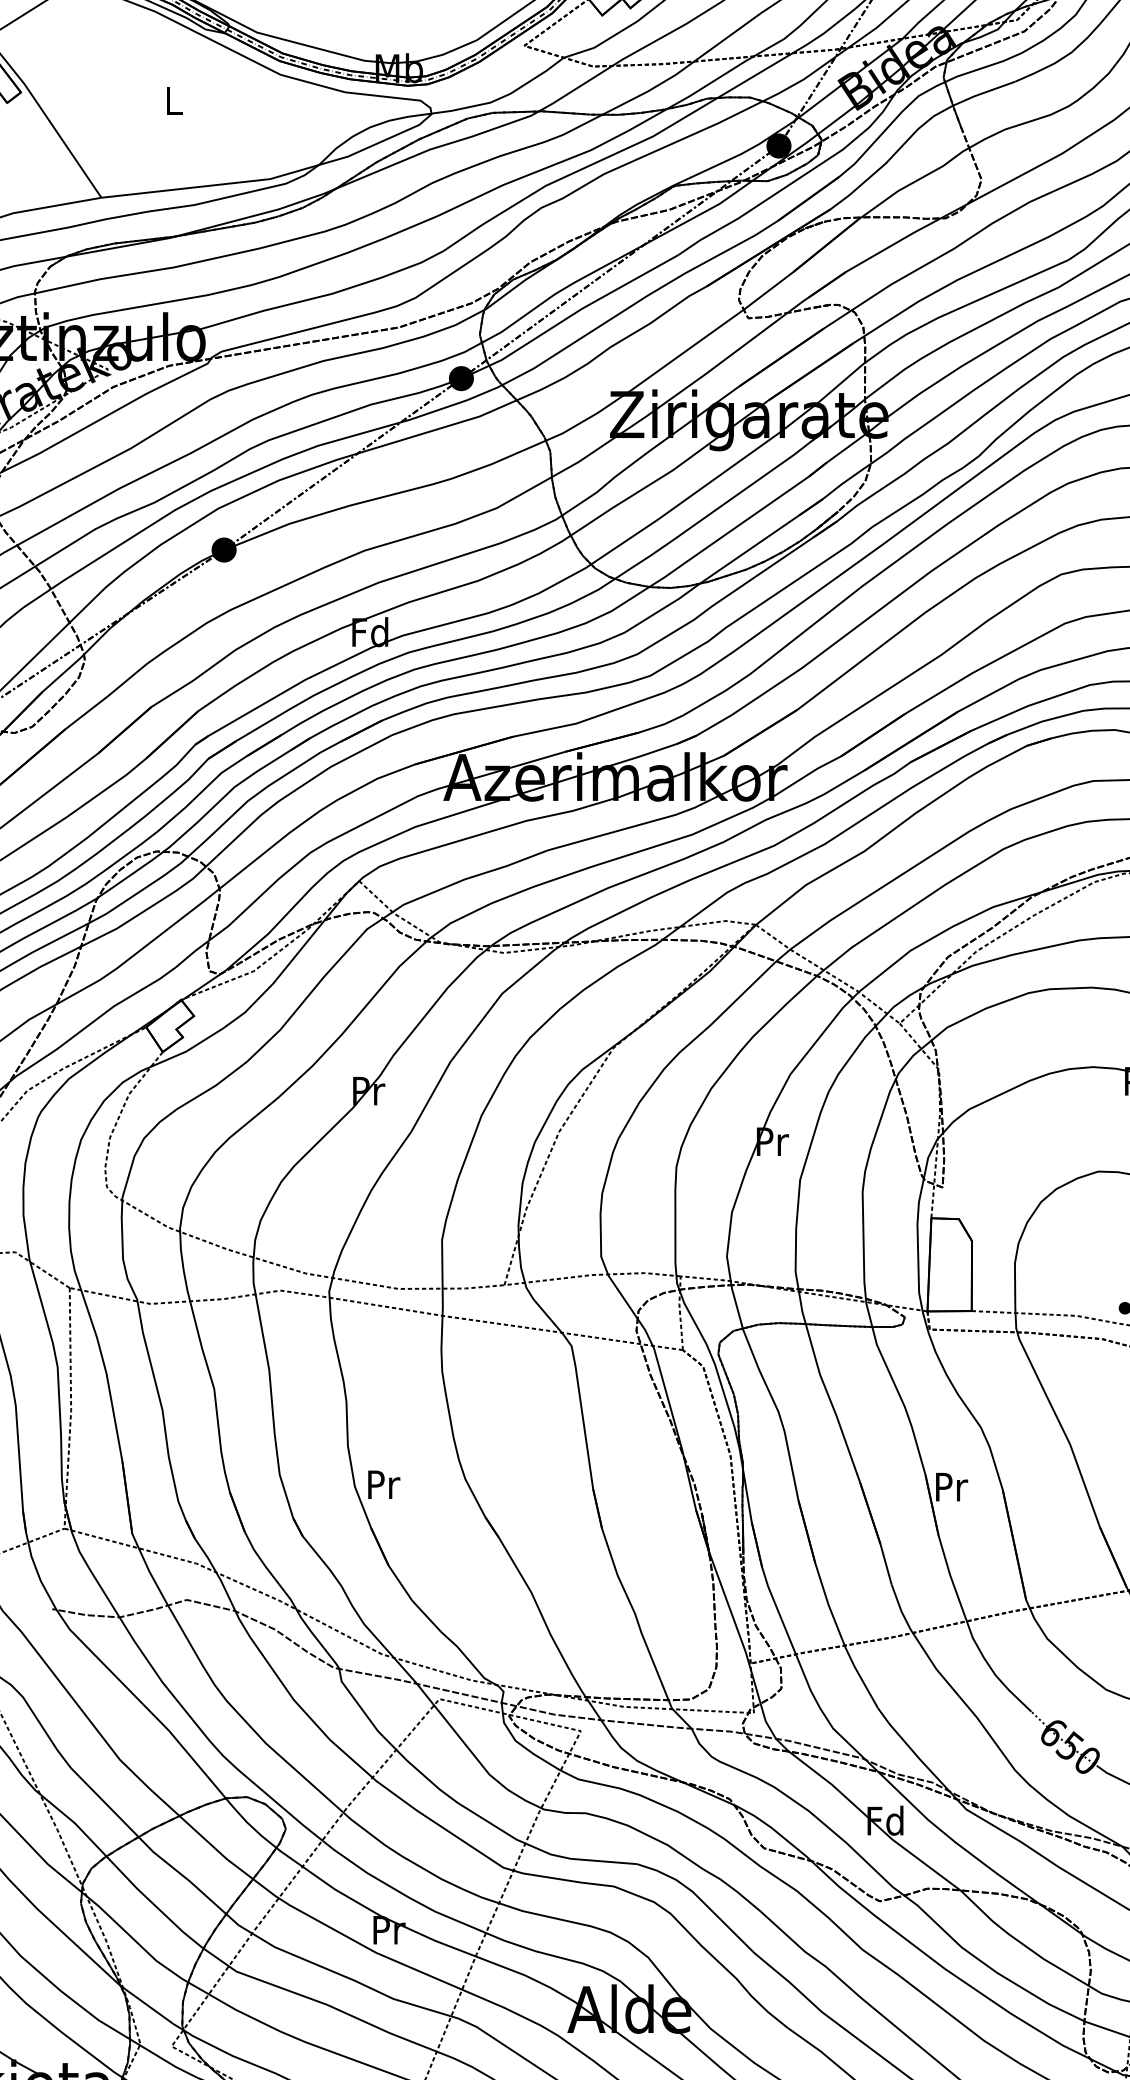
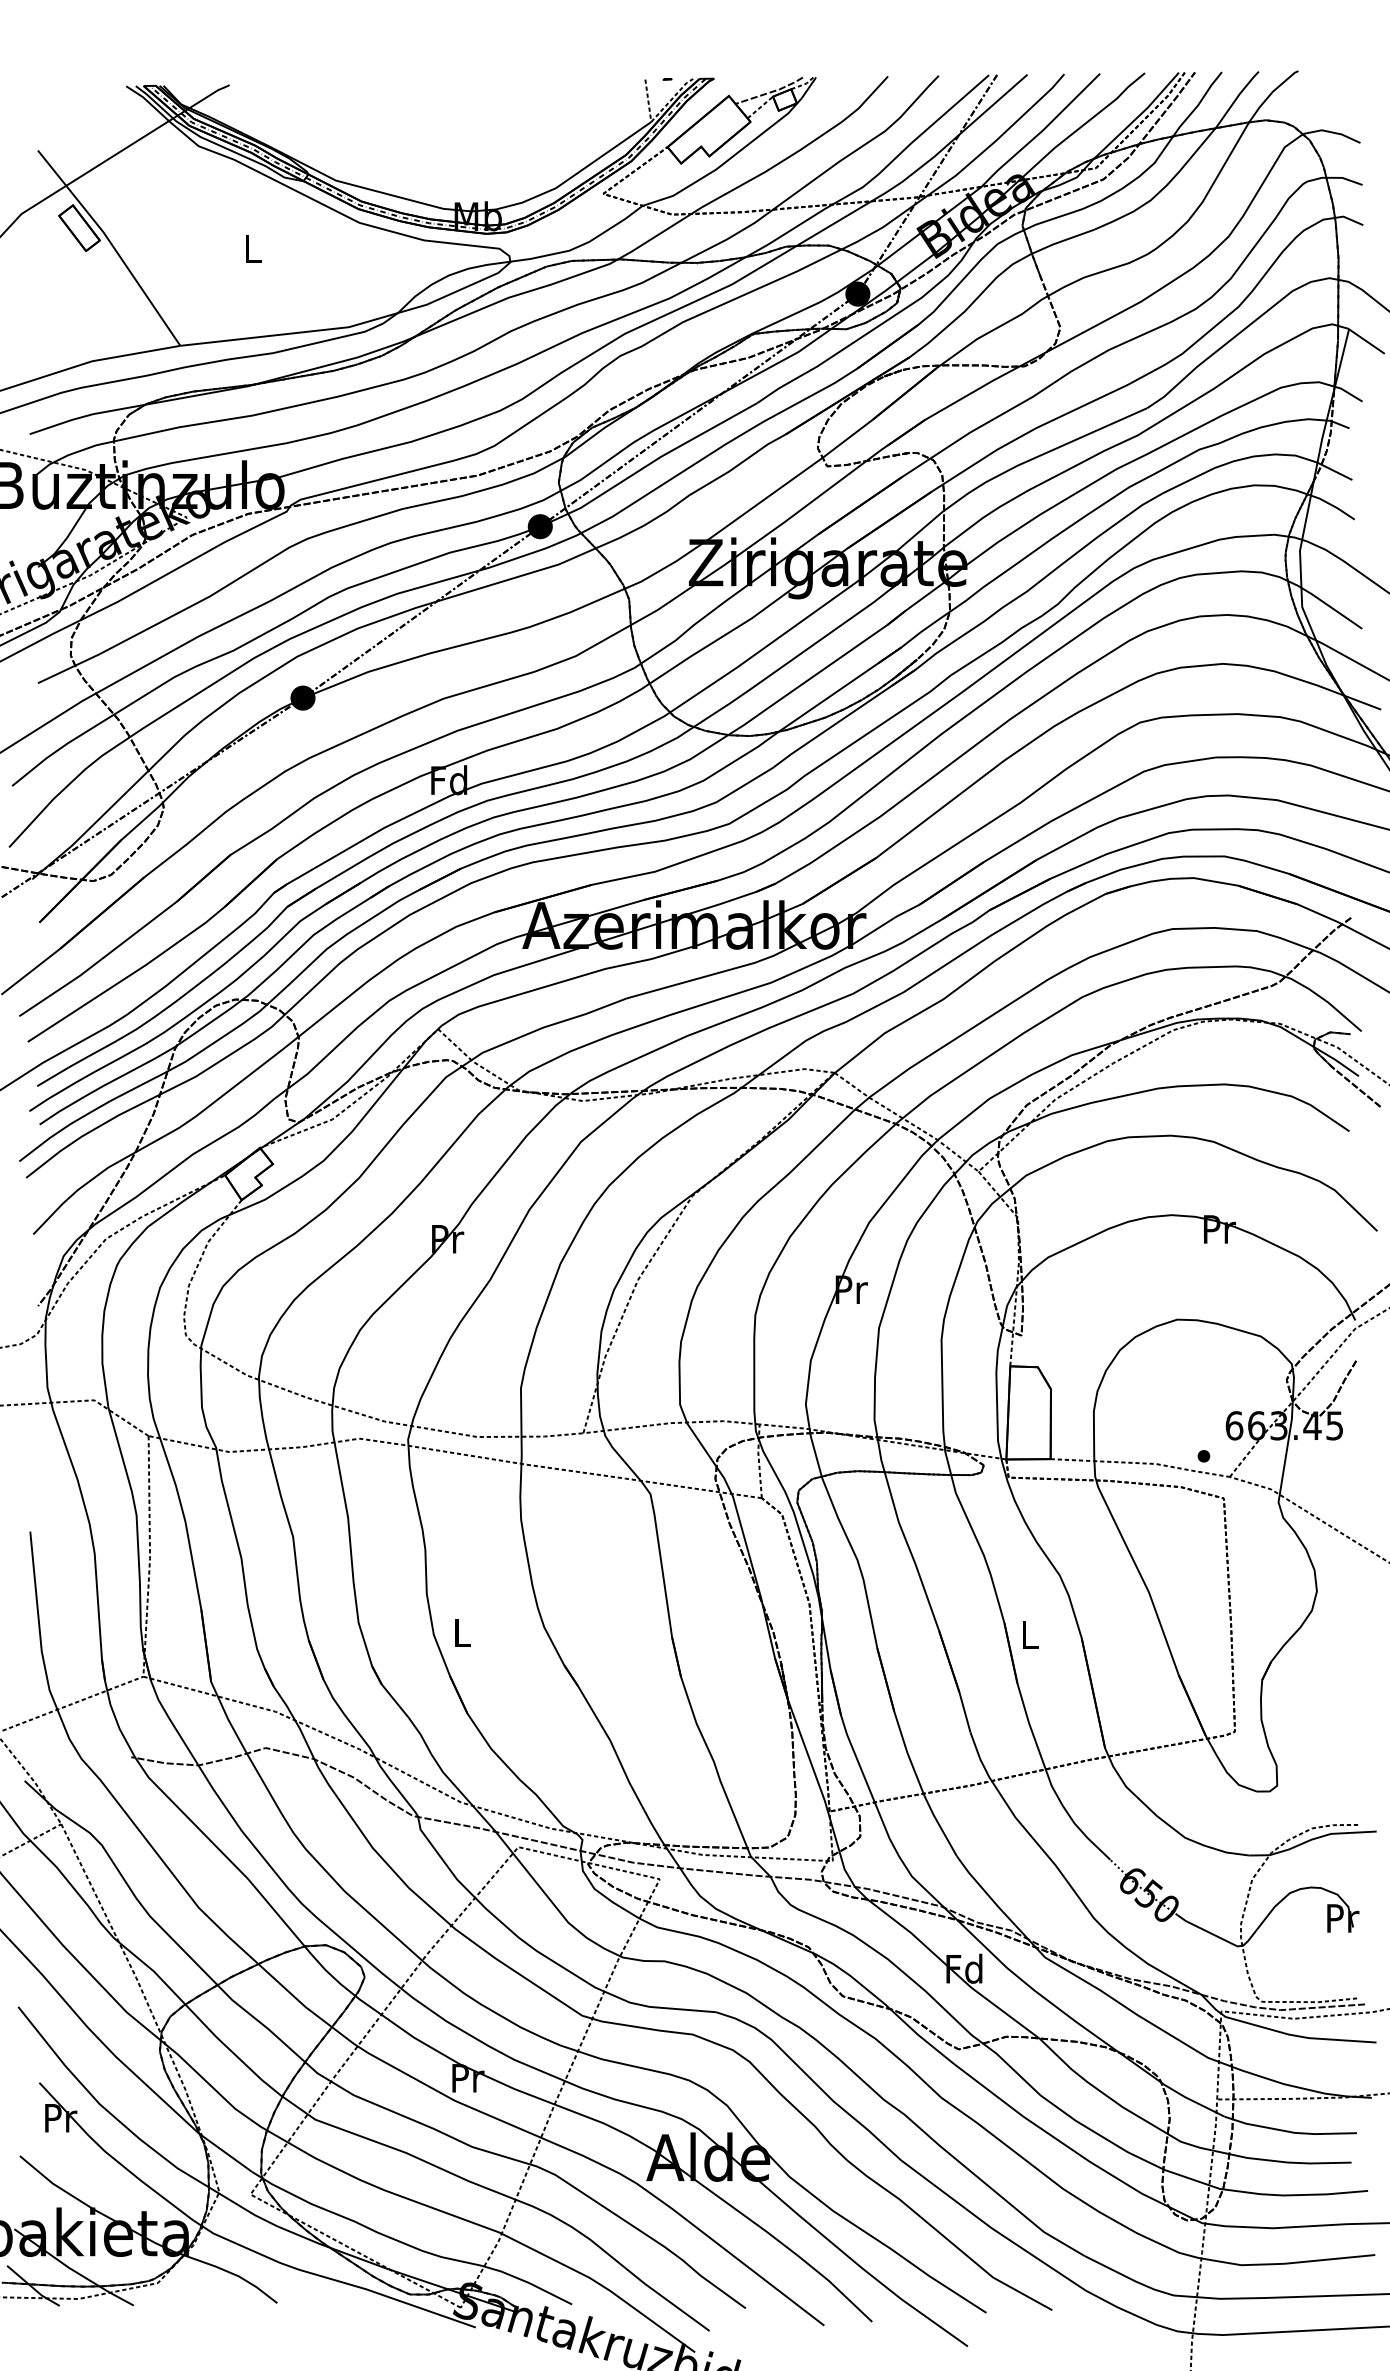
text: (384, 1484) -> (463, 1632), Pr -> L
text: (951, 1487) -> (1030, 1635), Pr -> L

